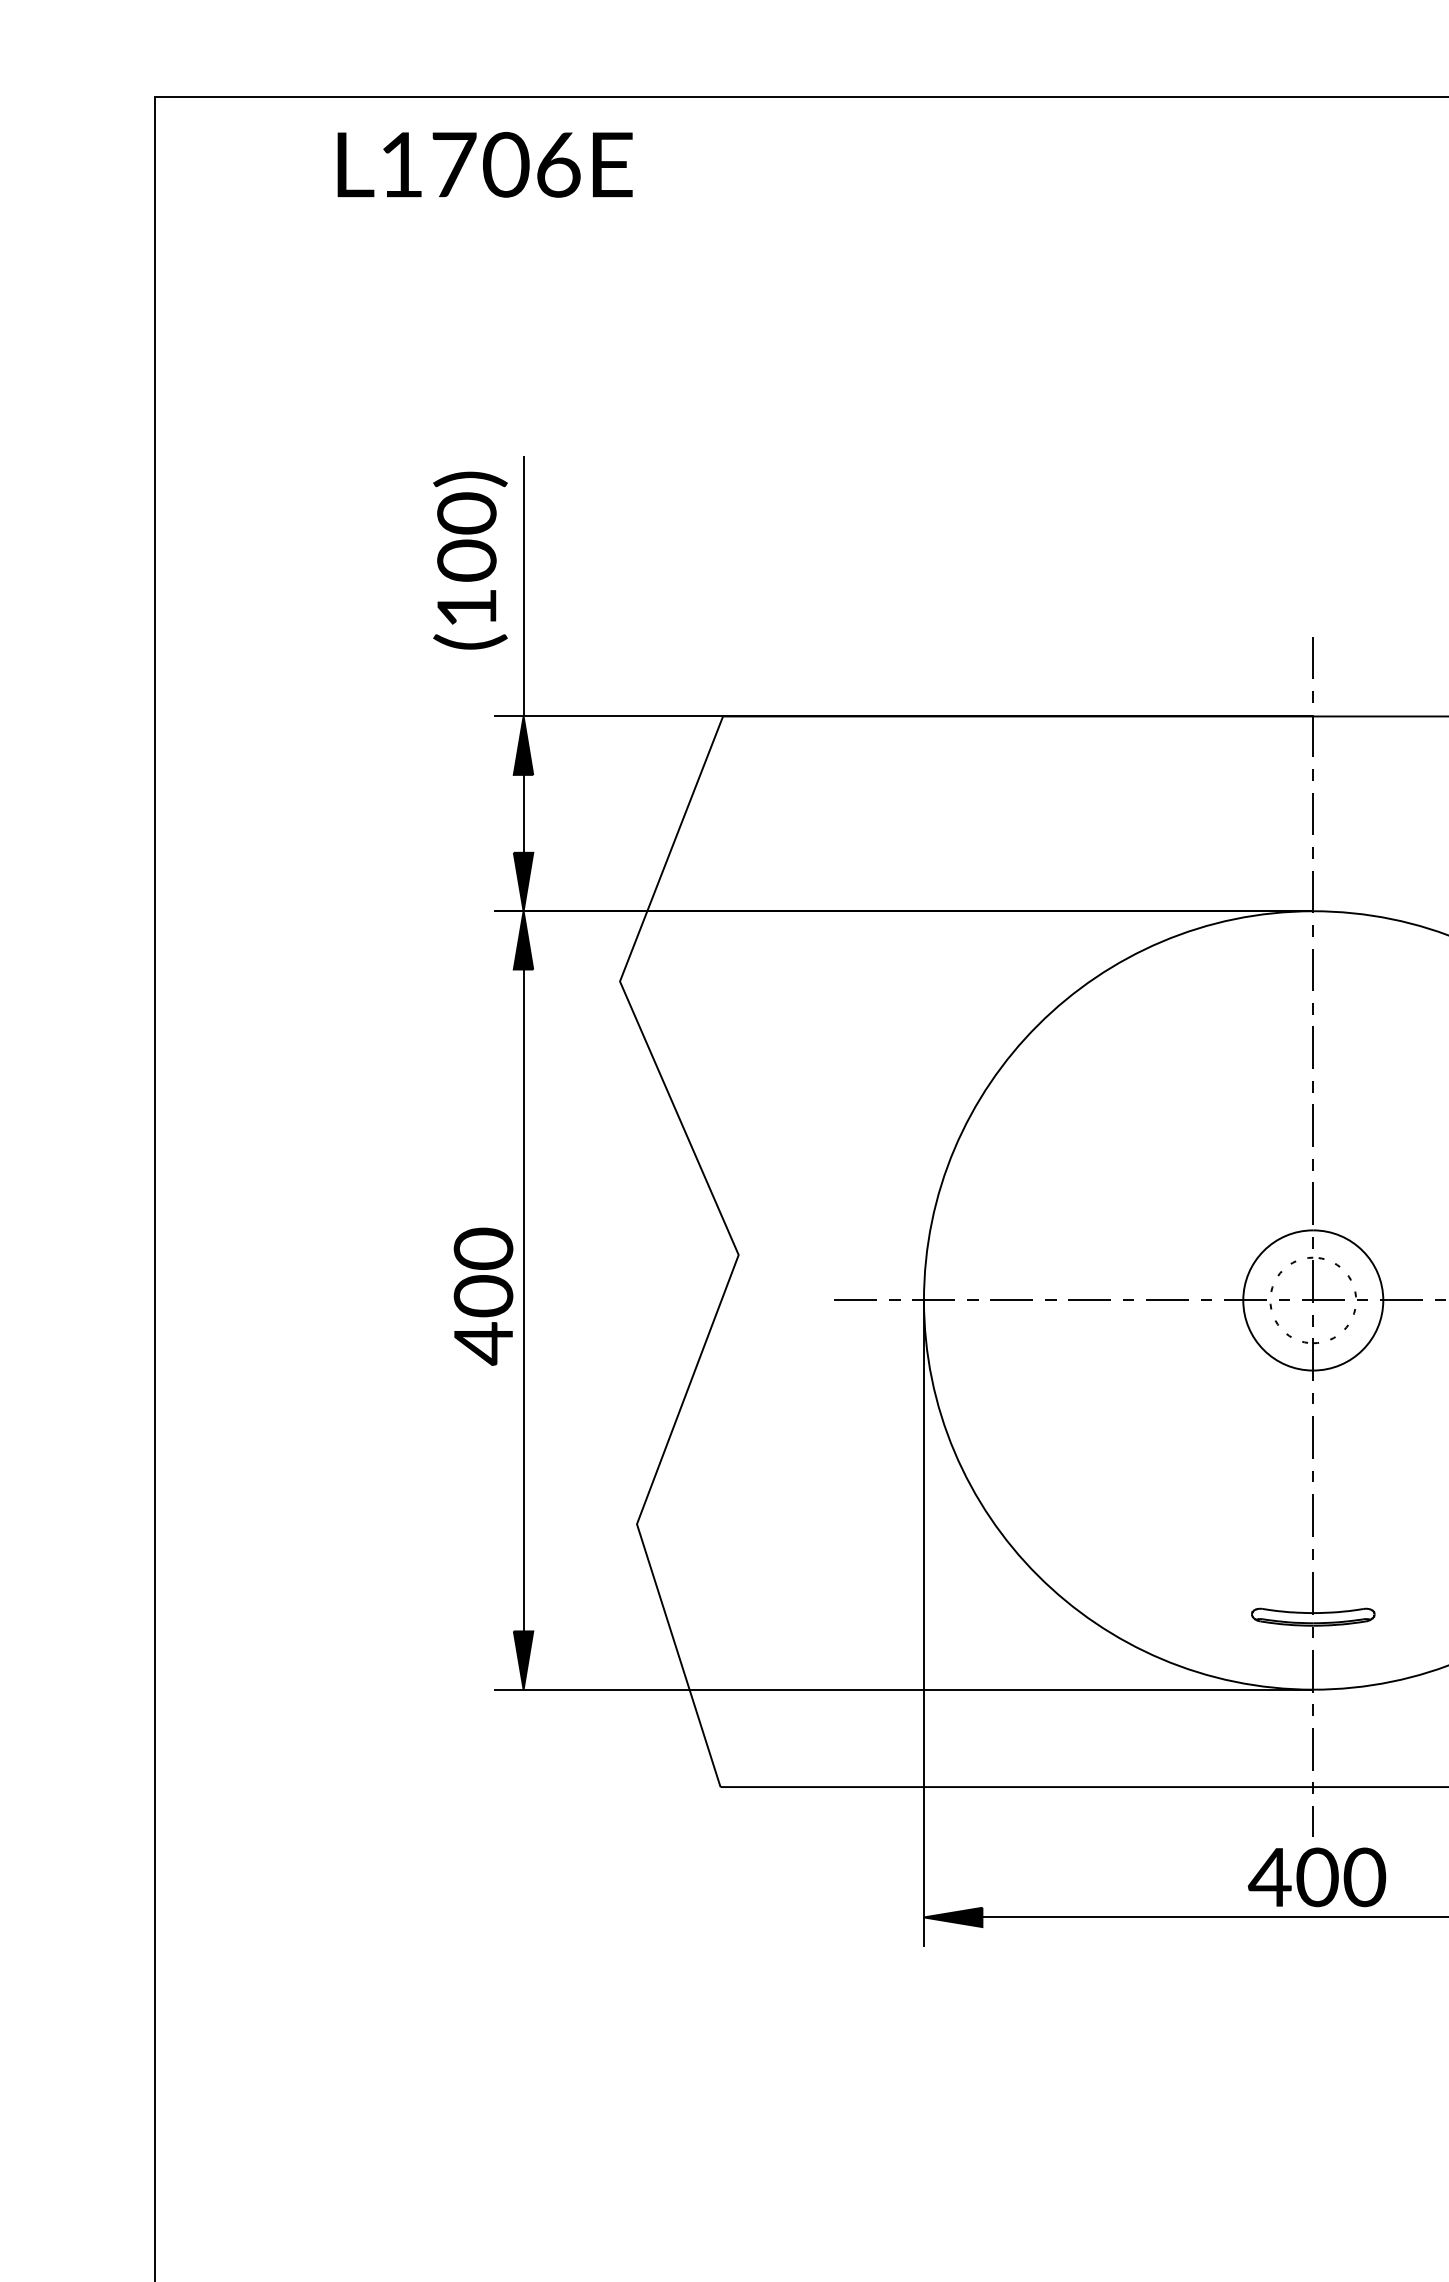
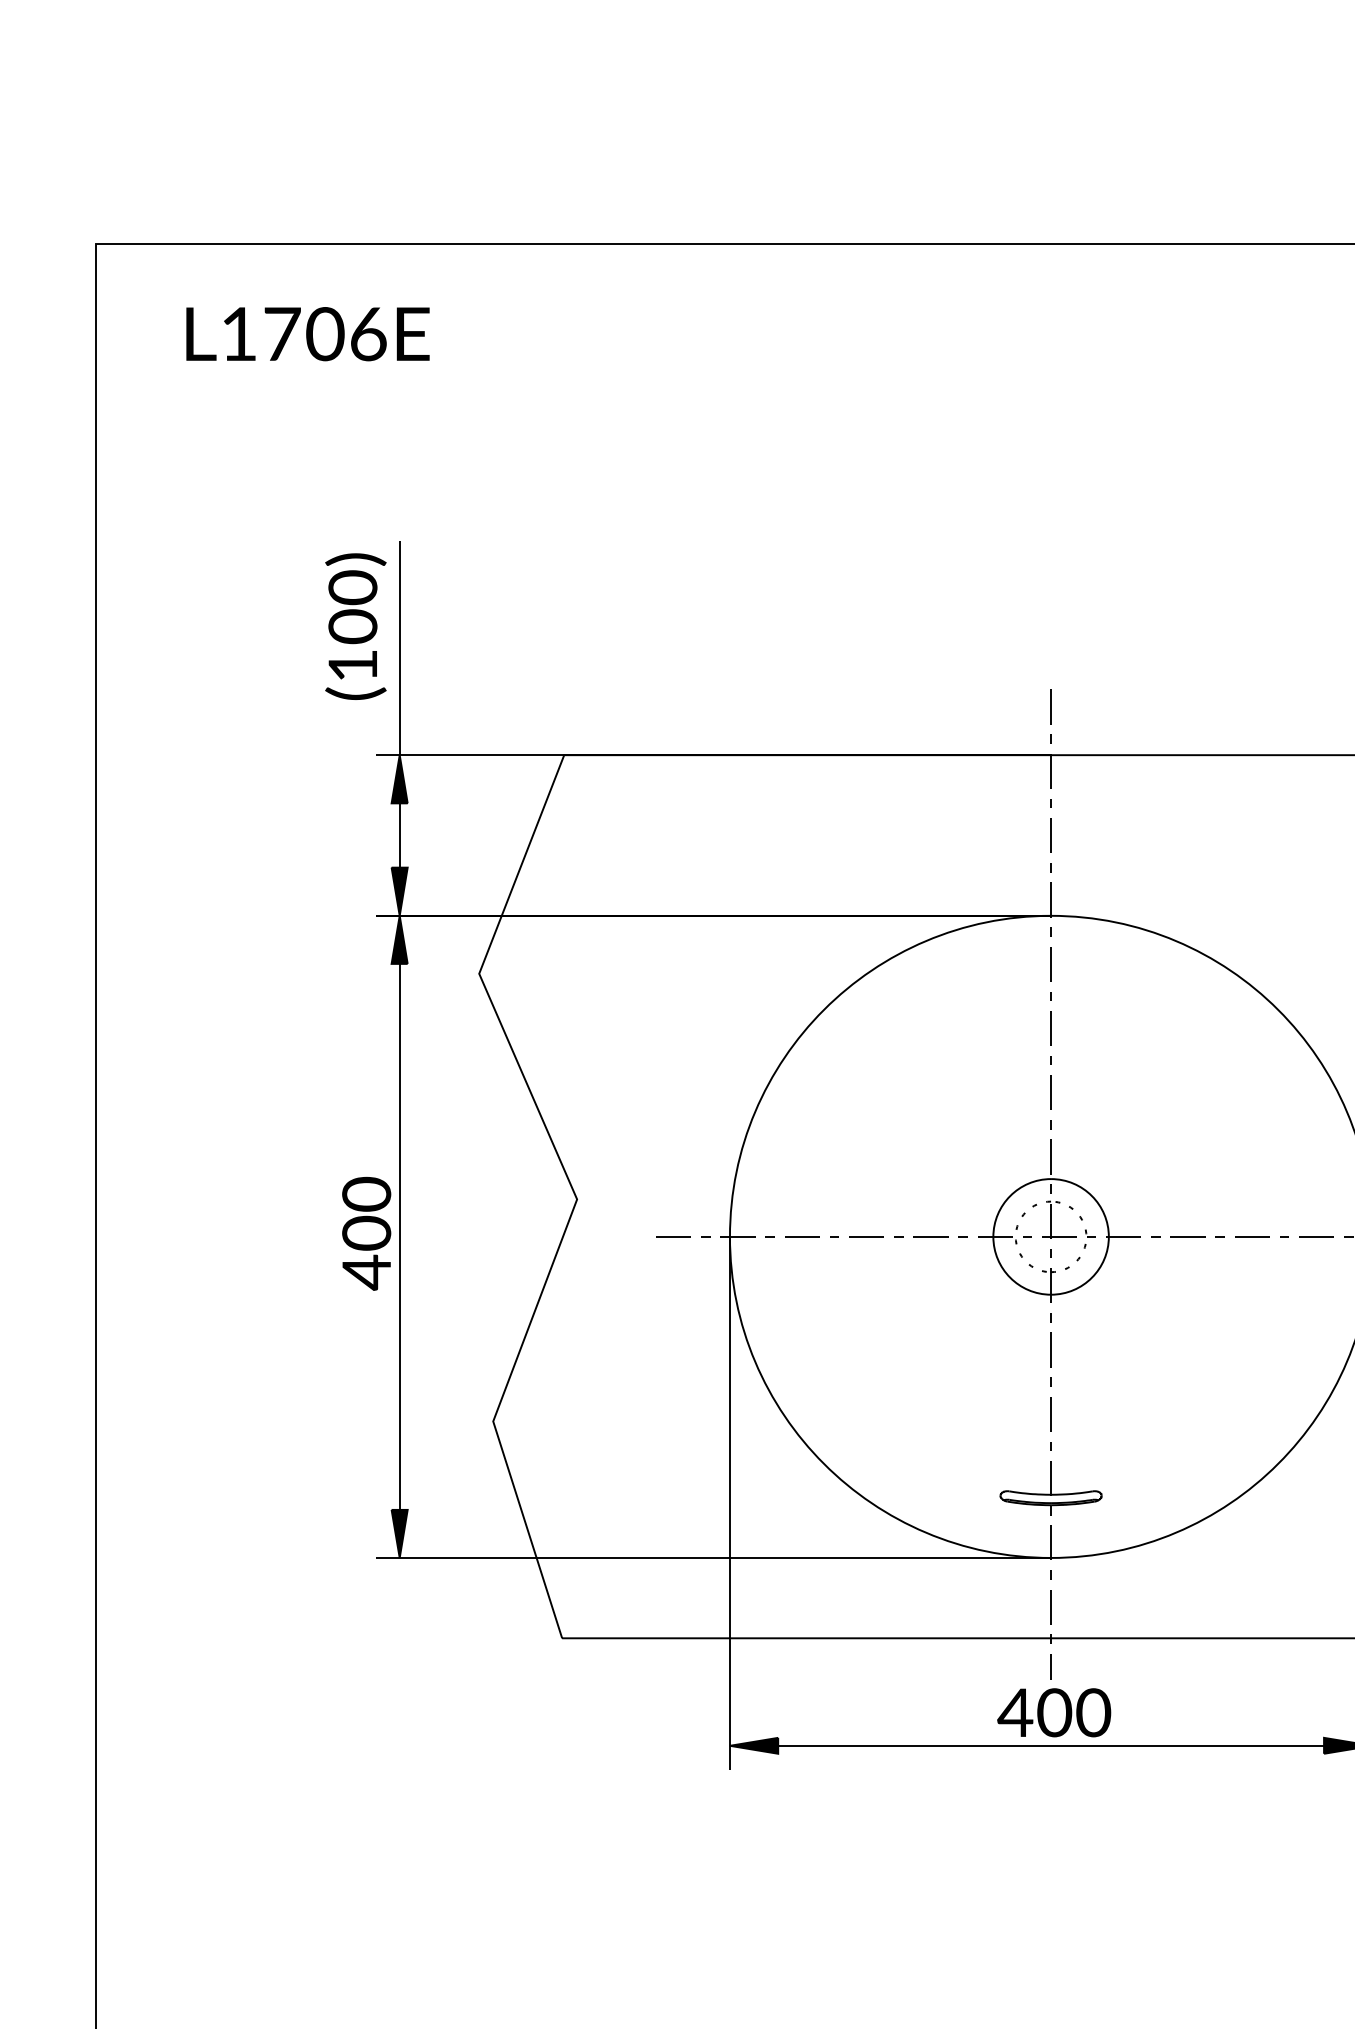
text: (484, 165) -> (307, 334), moved

